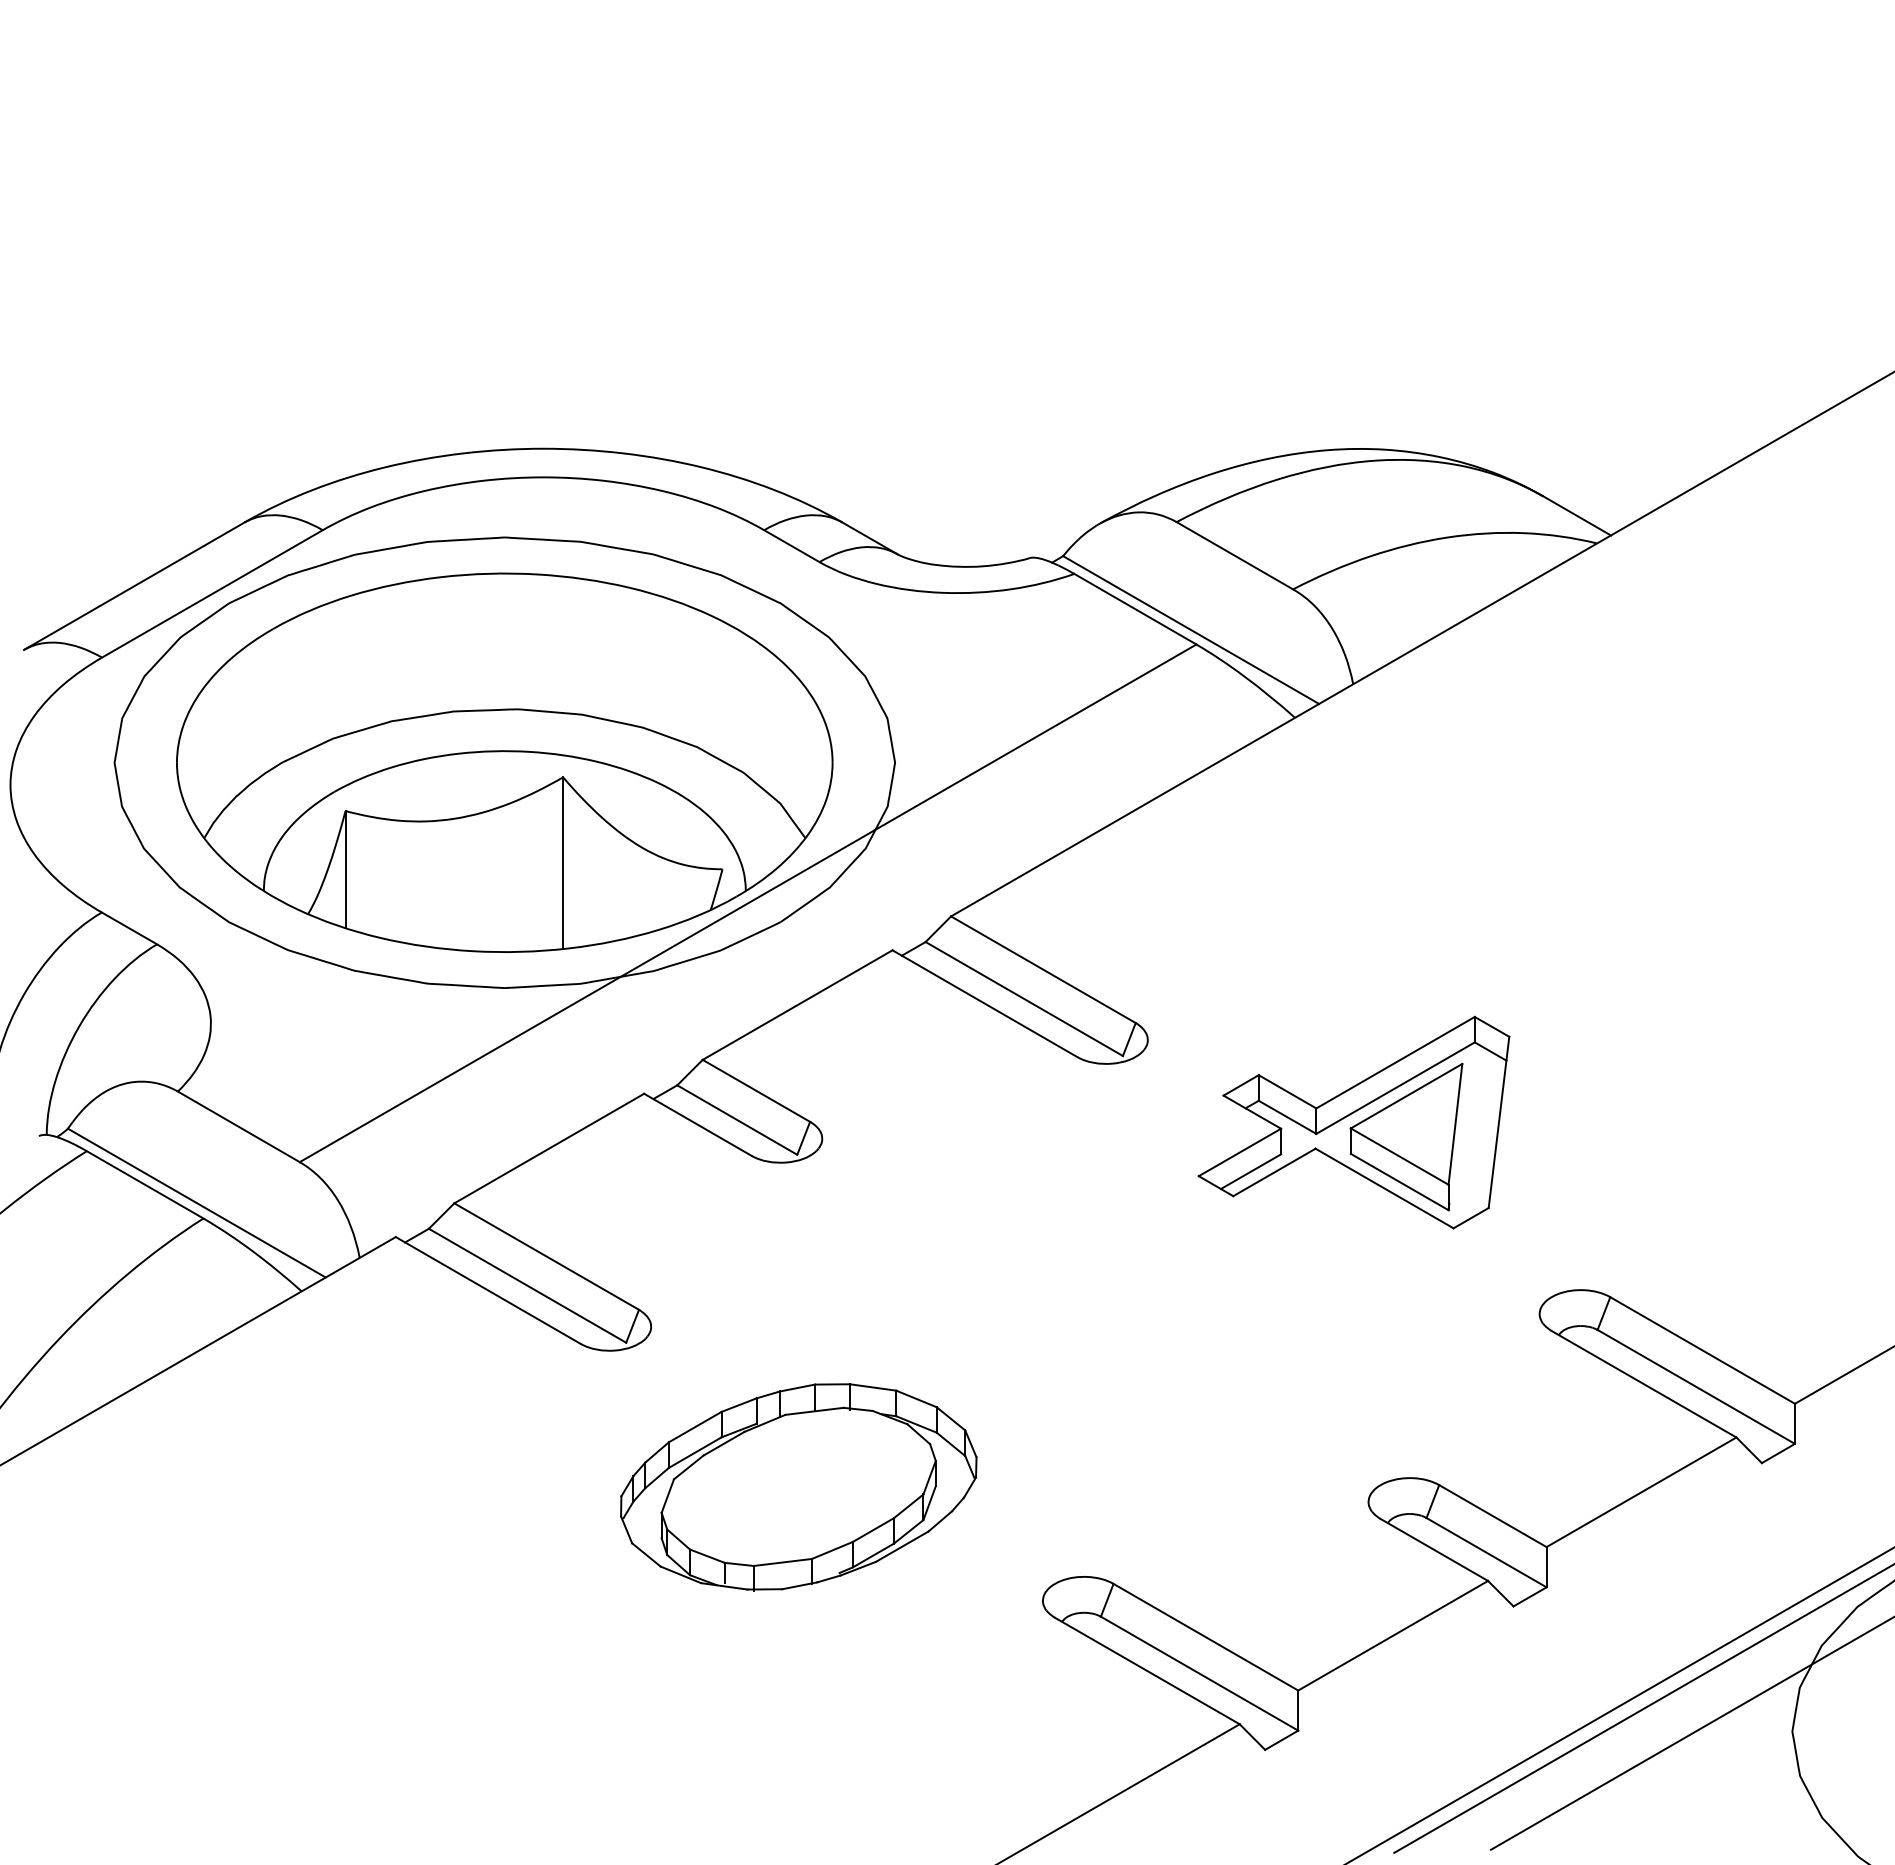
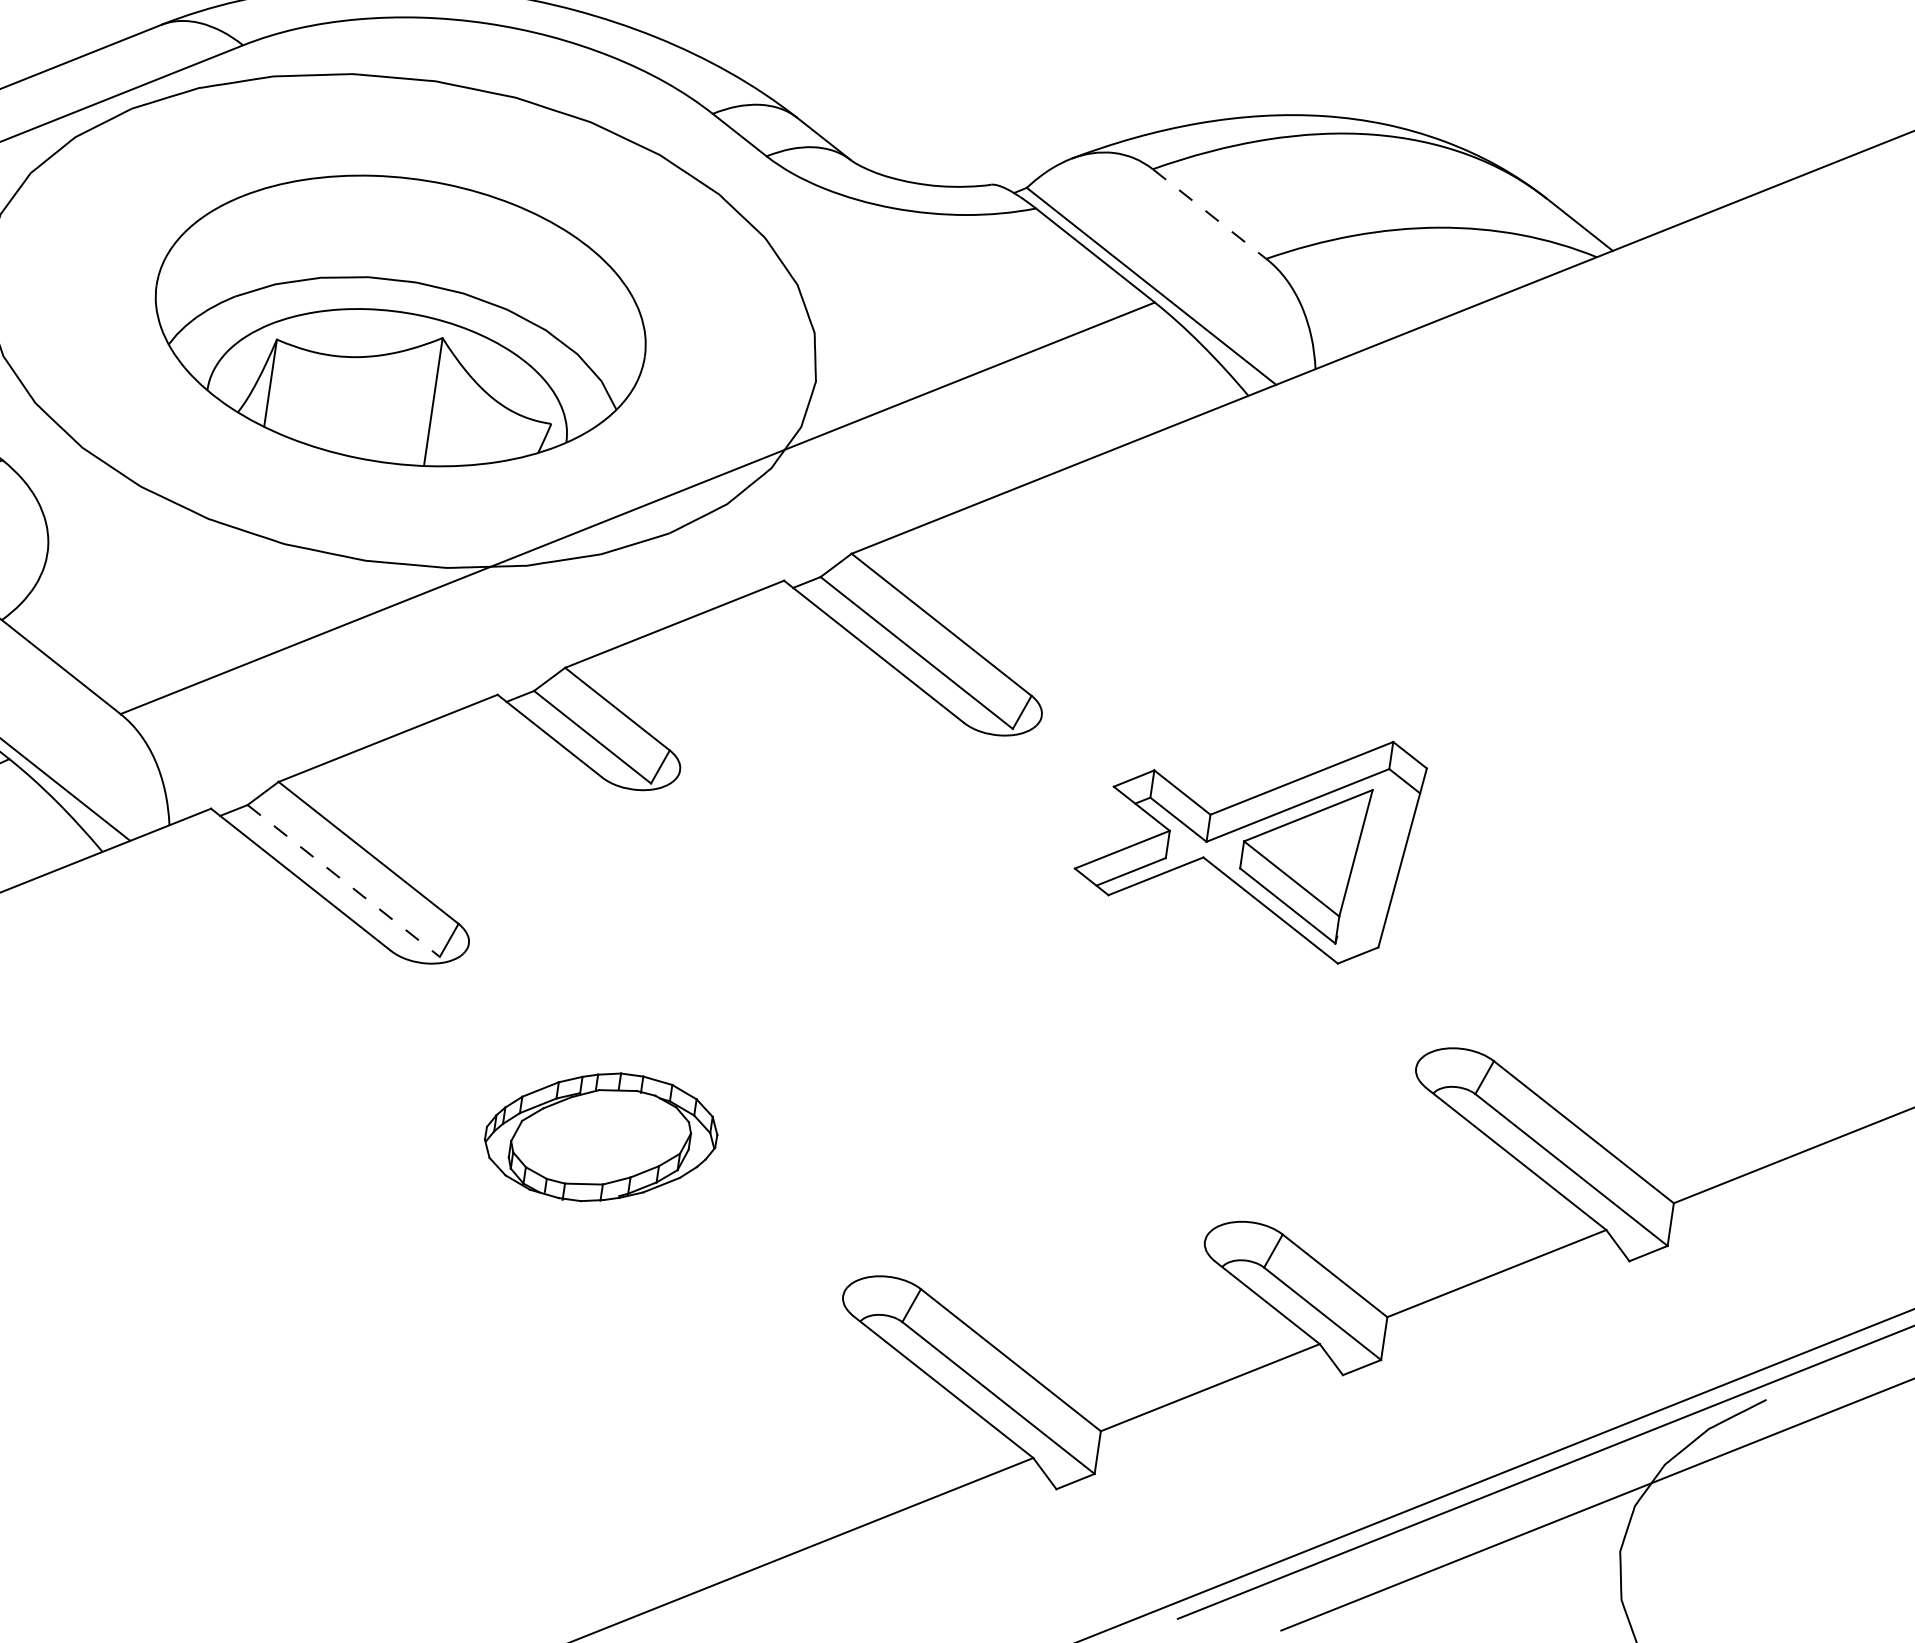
line: (1235, 556) -> (1210, 214), solid -> dashed
part: (504, 762) -> (400, 320), size x0.7
line: (527, 1285) -> (343, 880), solid -> dashed
part: (798, 1487) -> (600, 1137), size x0.6

